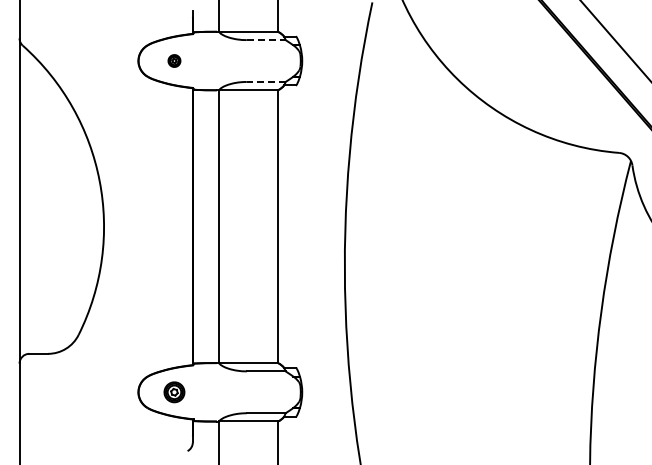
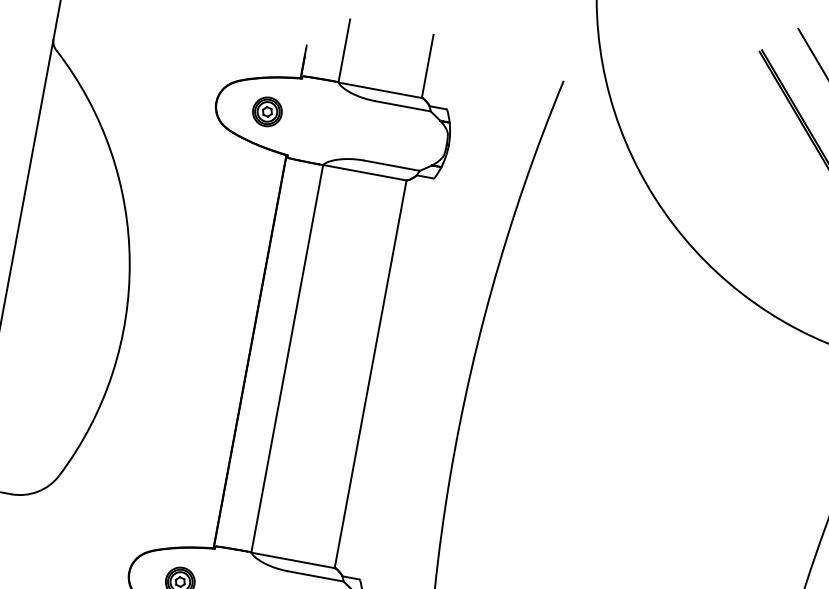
line: (266, 40) -> (403, 106), dashed -> solid
part: (174, 60) -> (267, 111), size x1.67
line: (265, 81) -> (391, 164), dashed -> solid

